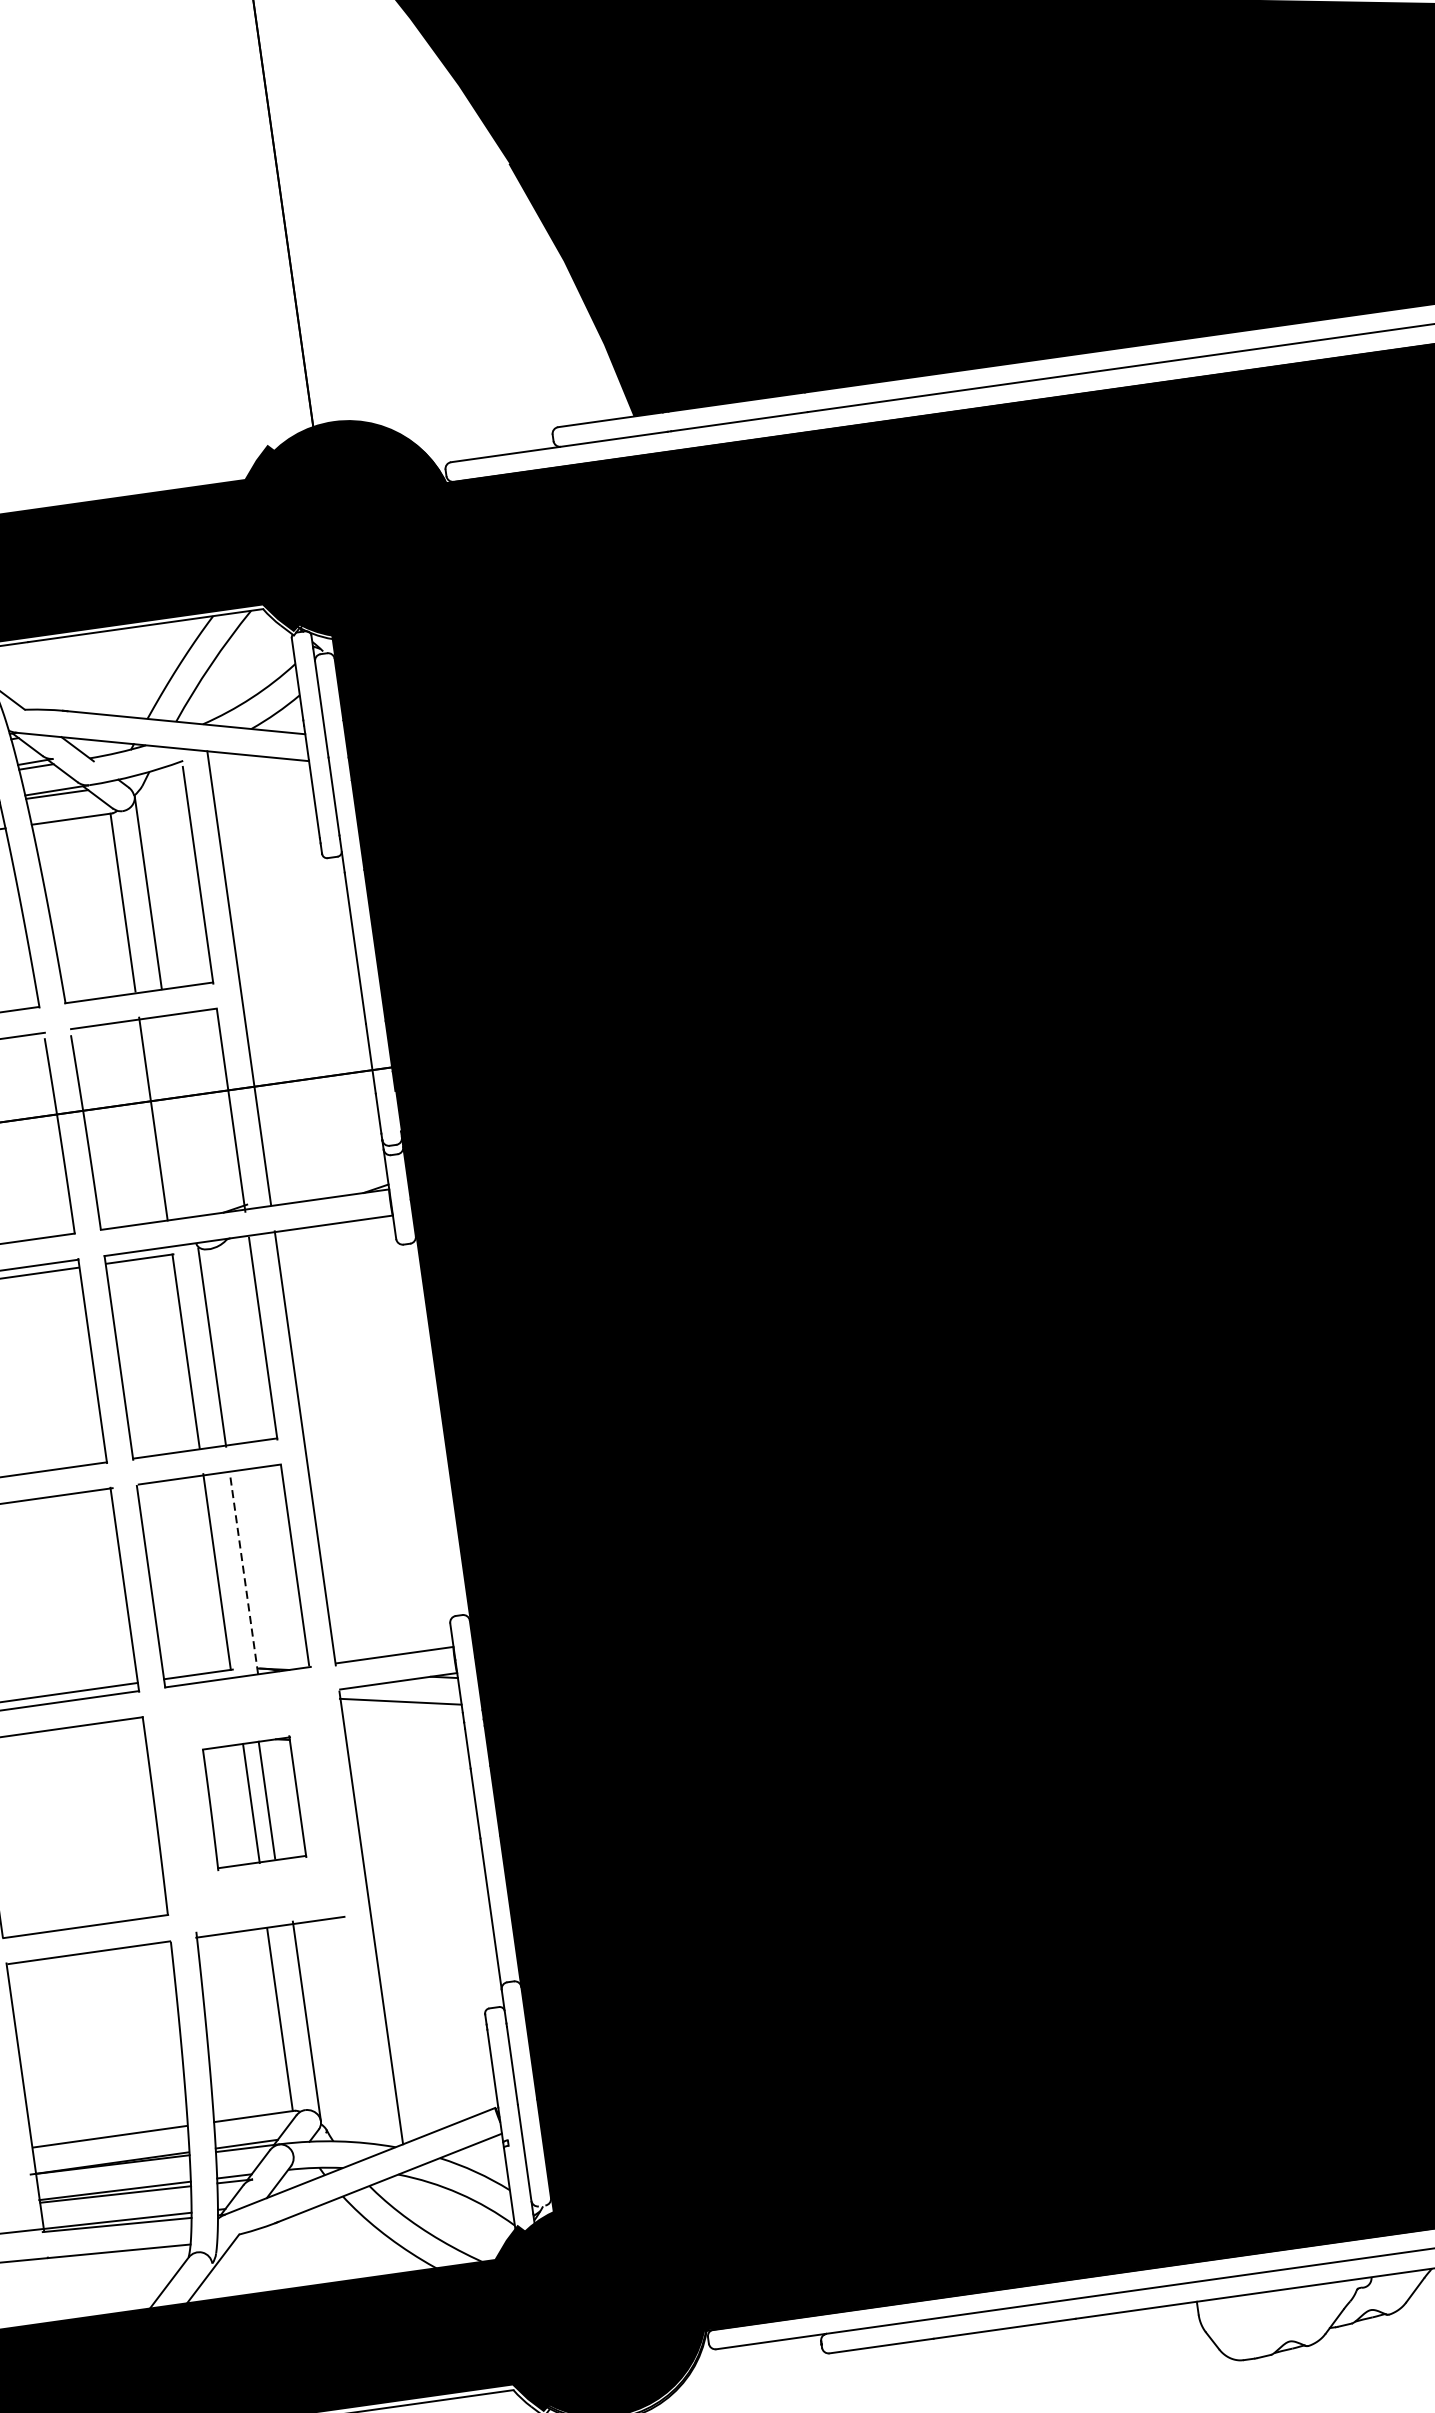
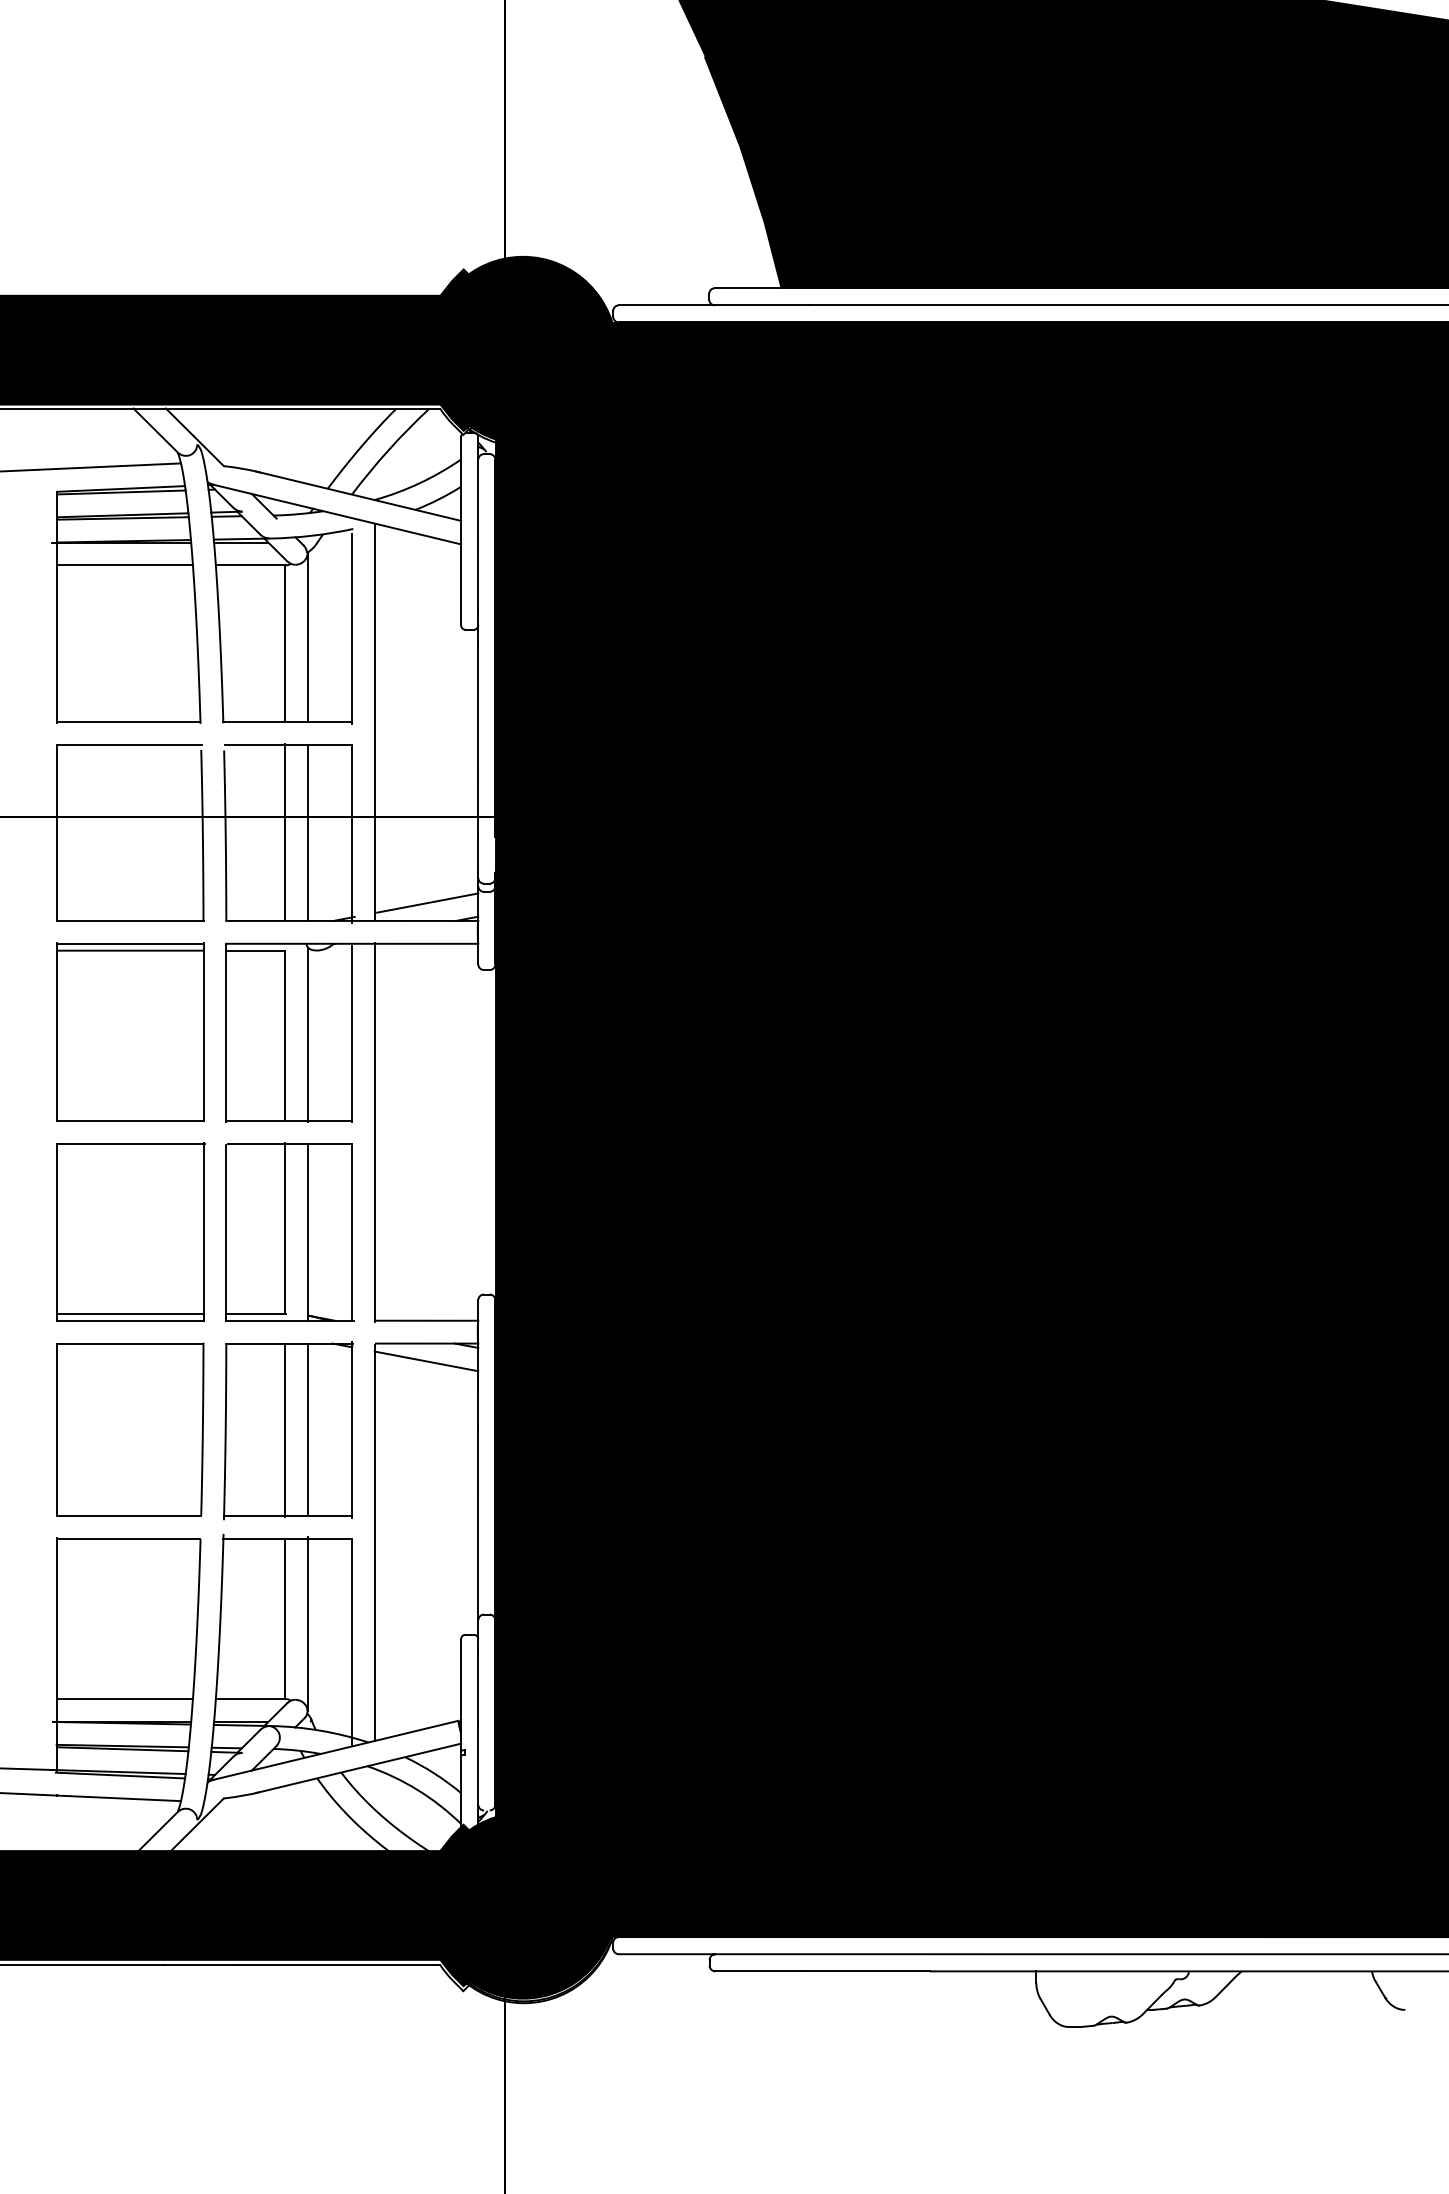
line: (179, 1115) -> (307, 832), added
line: (328, 1176) -> (427, 902), added
line: (243, 1573) -> (307, 1232), dashed -> solid
part: (254, 1803) -> (288, 1430), size x1.67
line: (361, 2036) -> (352, 1643), added

